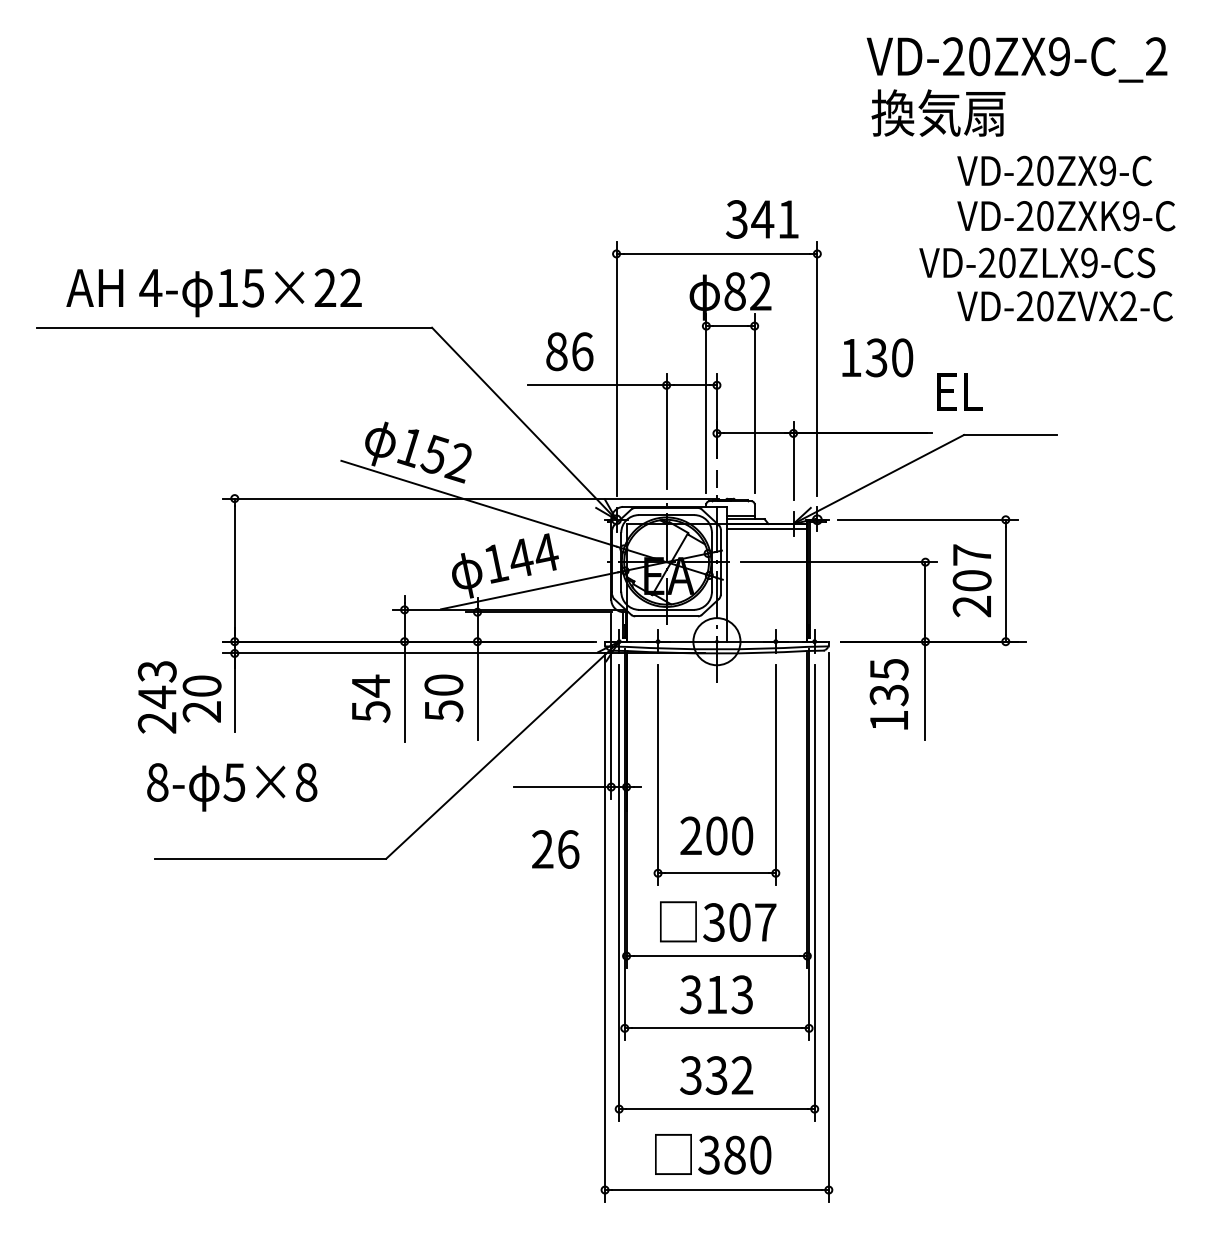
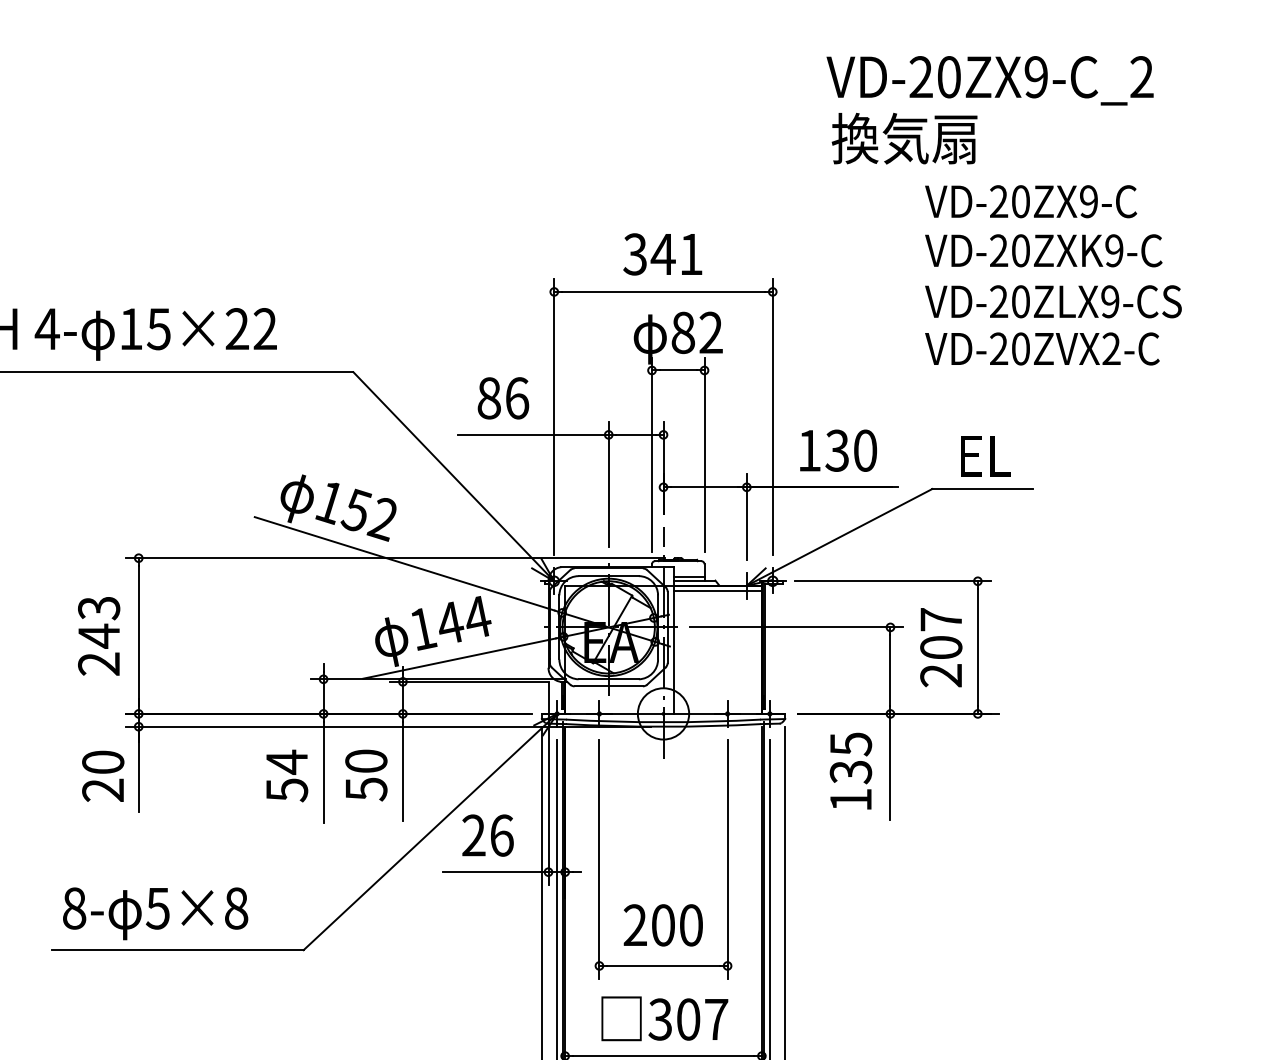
text: (762, 219) -> (663, 254), moved
text: (1037, 262) -> (1053, 301), moved
text: (877, 357) -> (838, 450), moved
text: (959, 391) -> (985, 455), moved
text: (156, 697) -> (98, 636), moved
text: (232, 787) -> (155, 913), moved
text: (555, 849) -> (487, 835), moved

